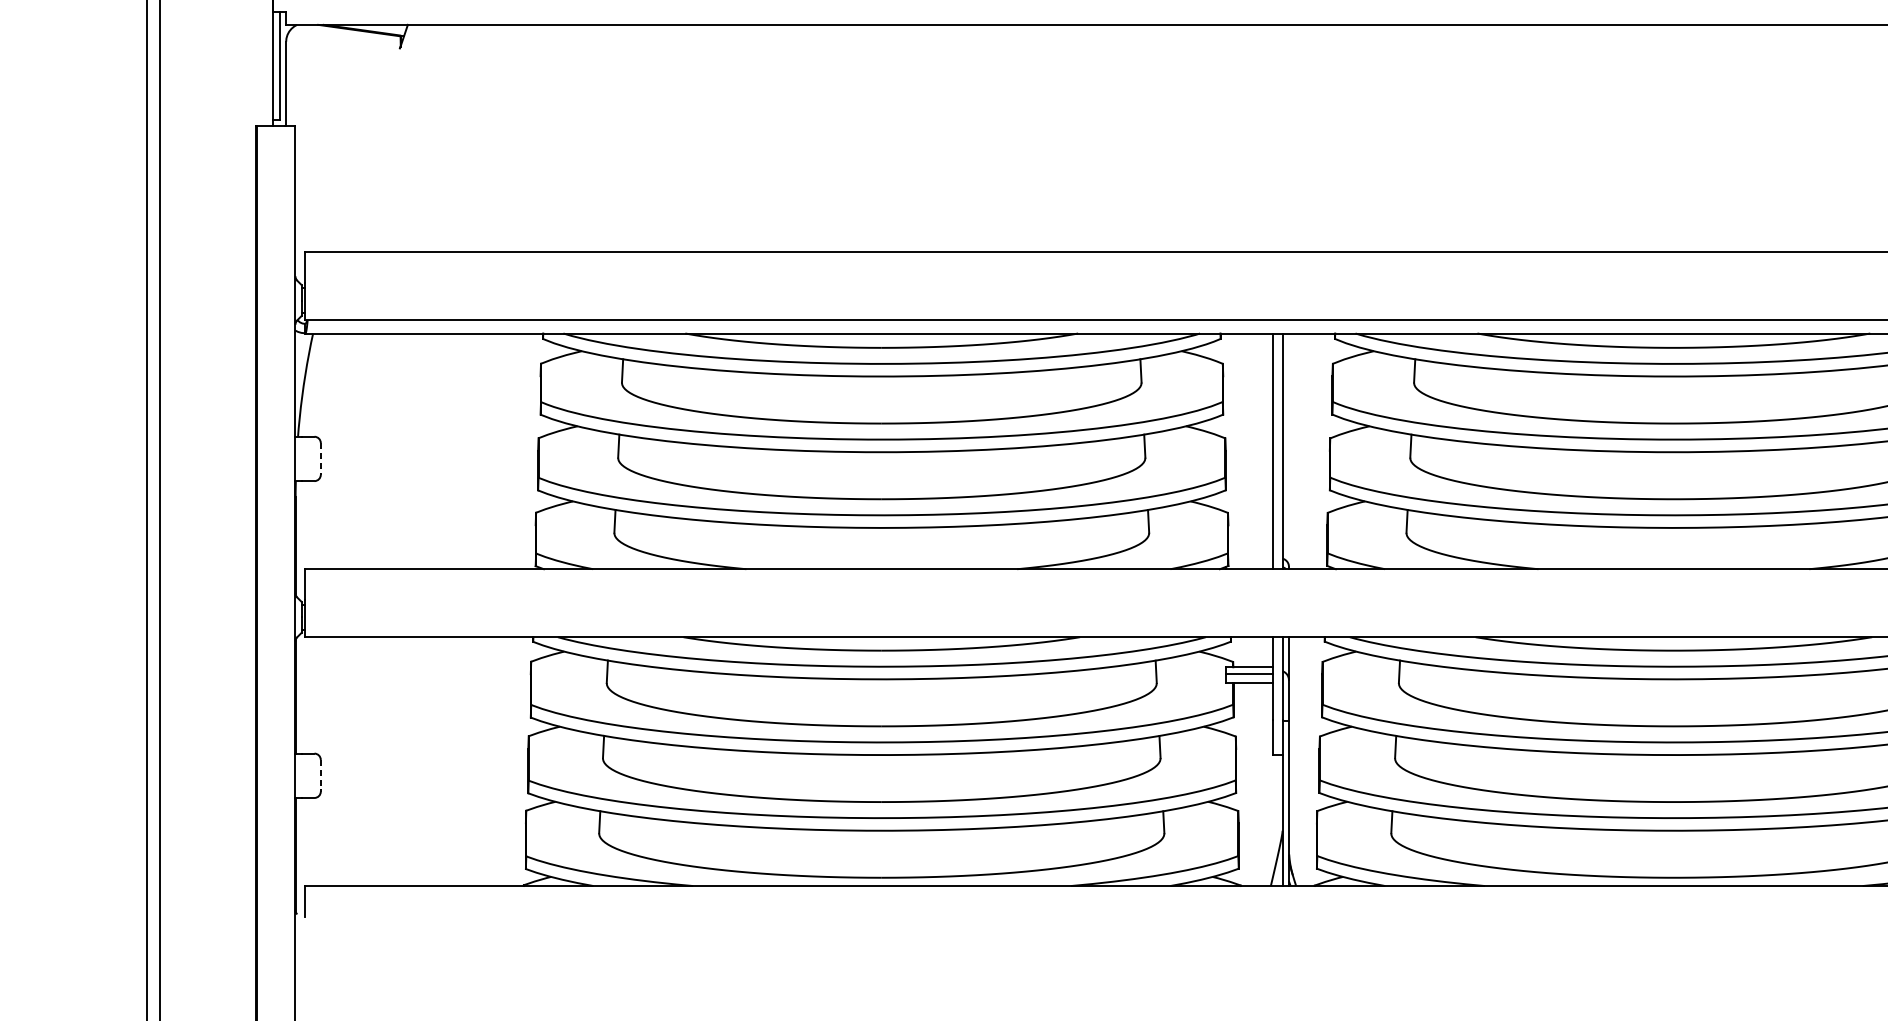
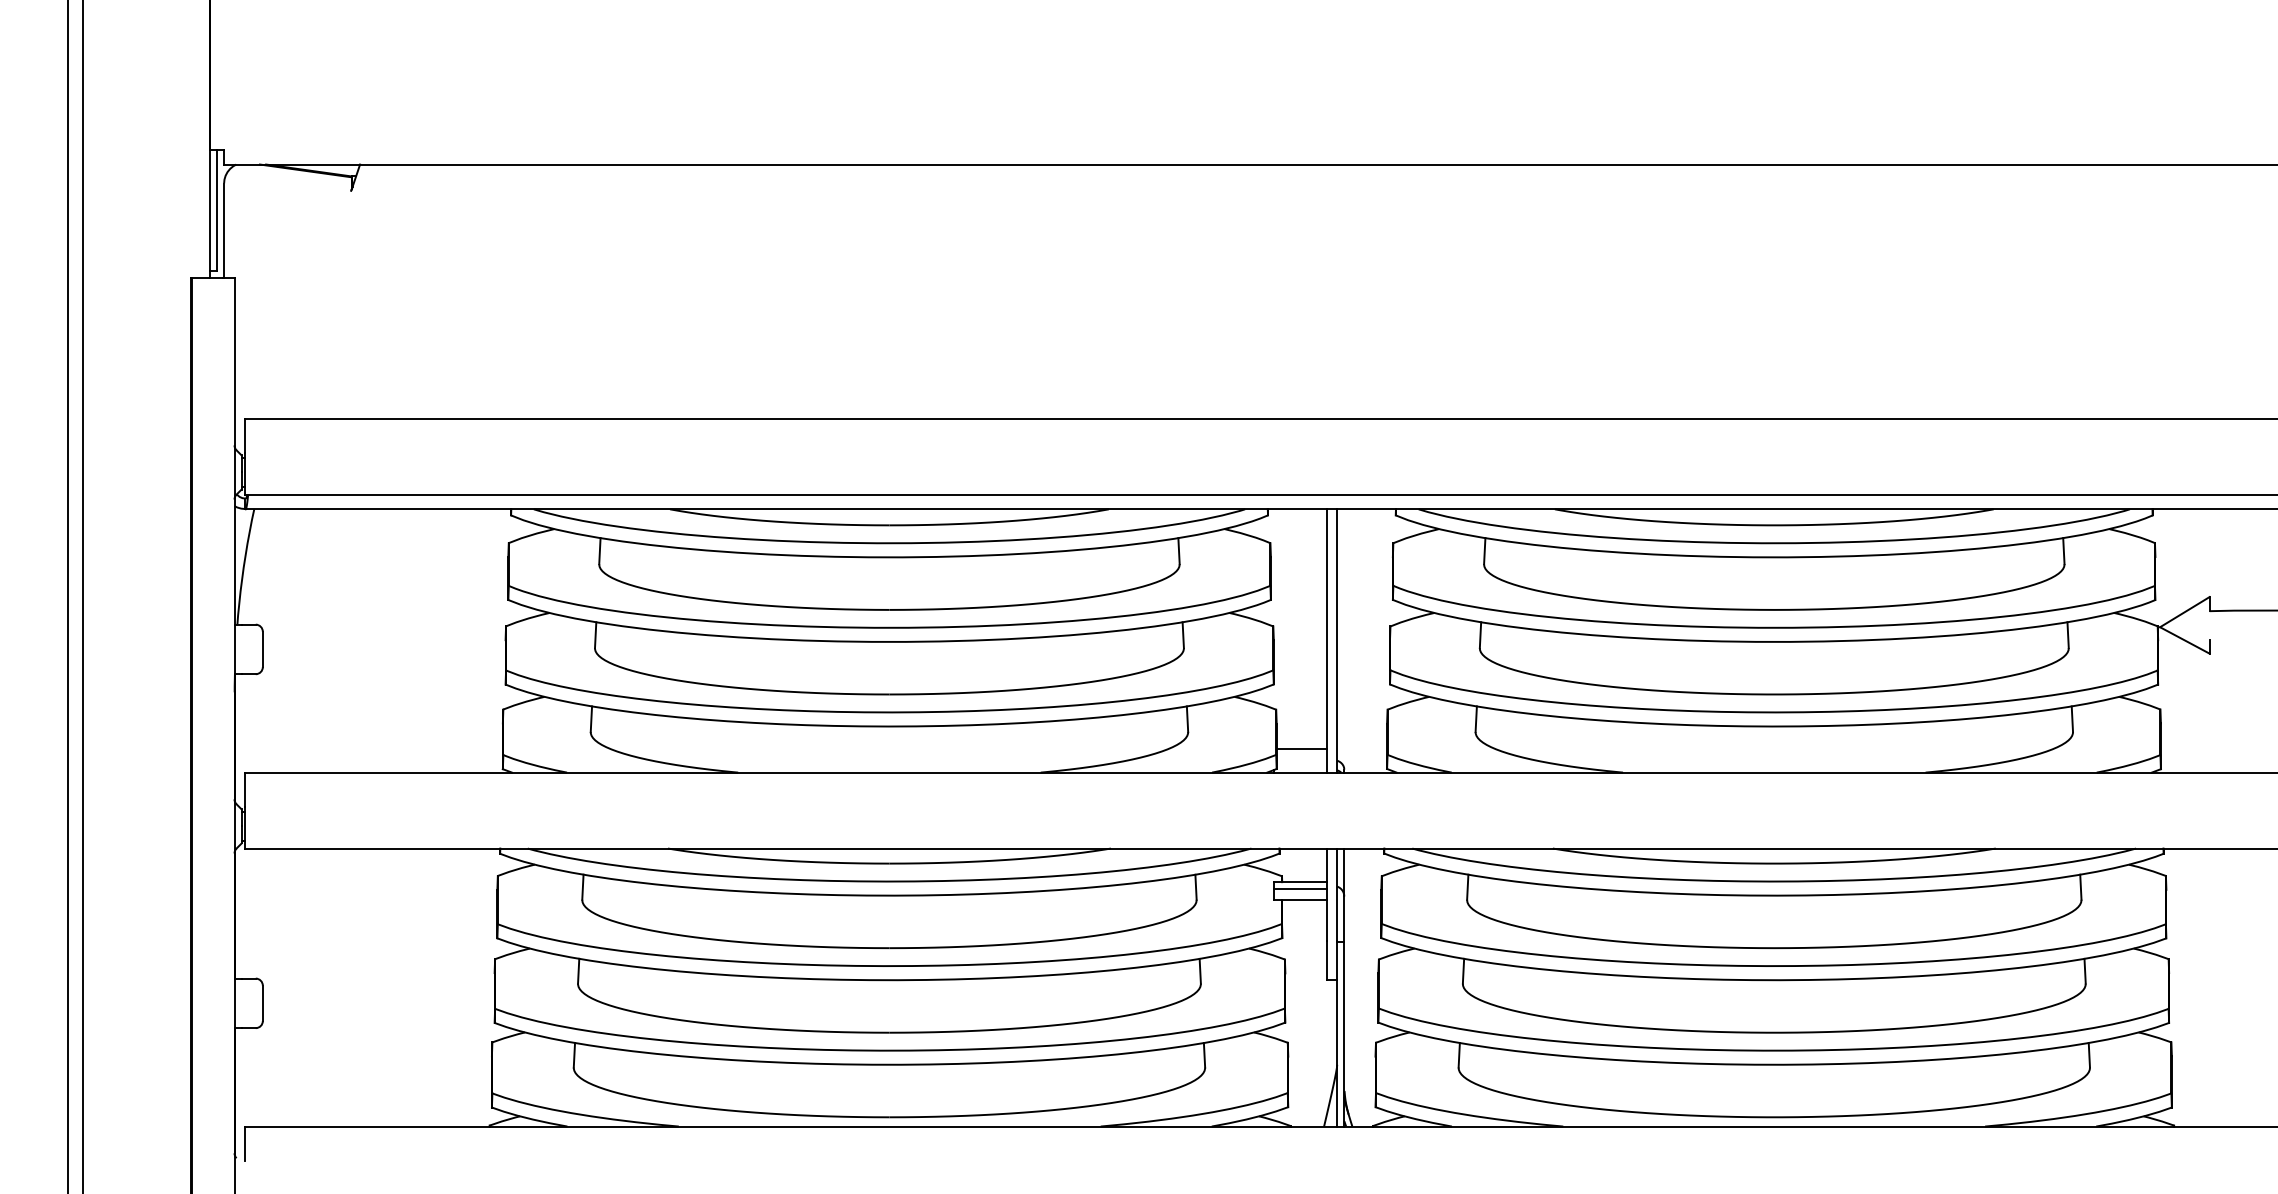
line: (320, 459) -> (262, 649), dashed -> solid
line: (1250, 547) -> (1301, 748), added
line: (320, 775) -> (262, 1003), dashed -> solid

